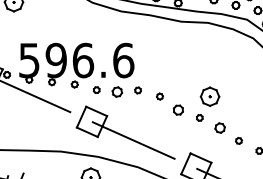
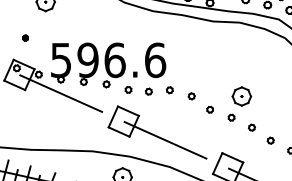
part: (116, 91) -> (148, 91), size x0.62
part: (177, 109) -> (209, 109), size x0.62
part: (219, 127) -> (251, 127), size x0.62

